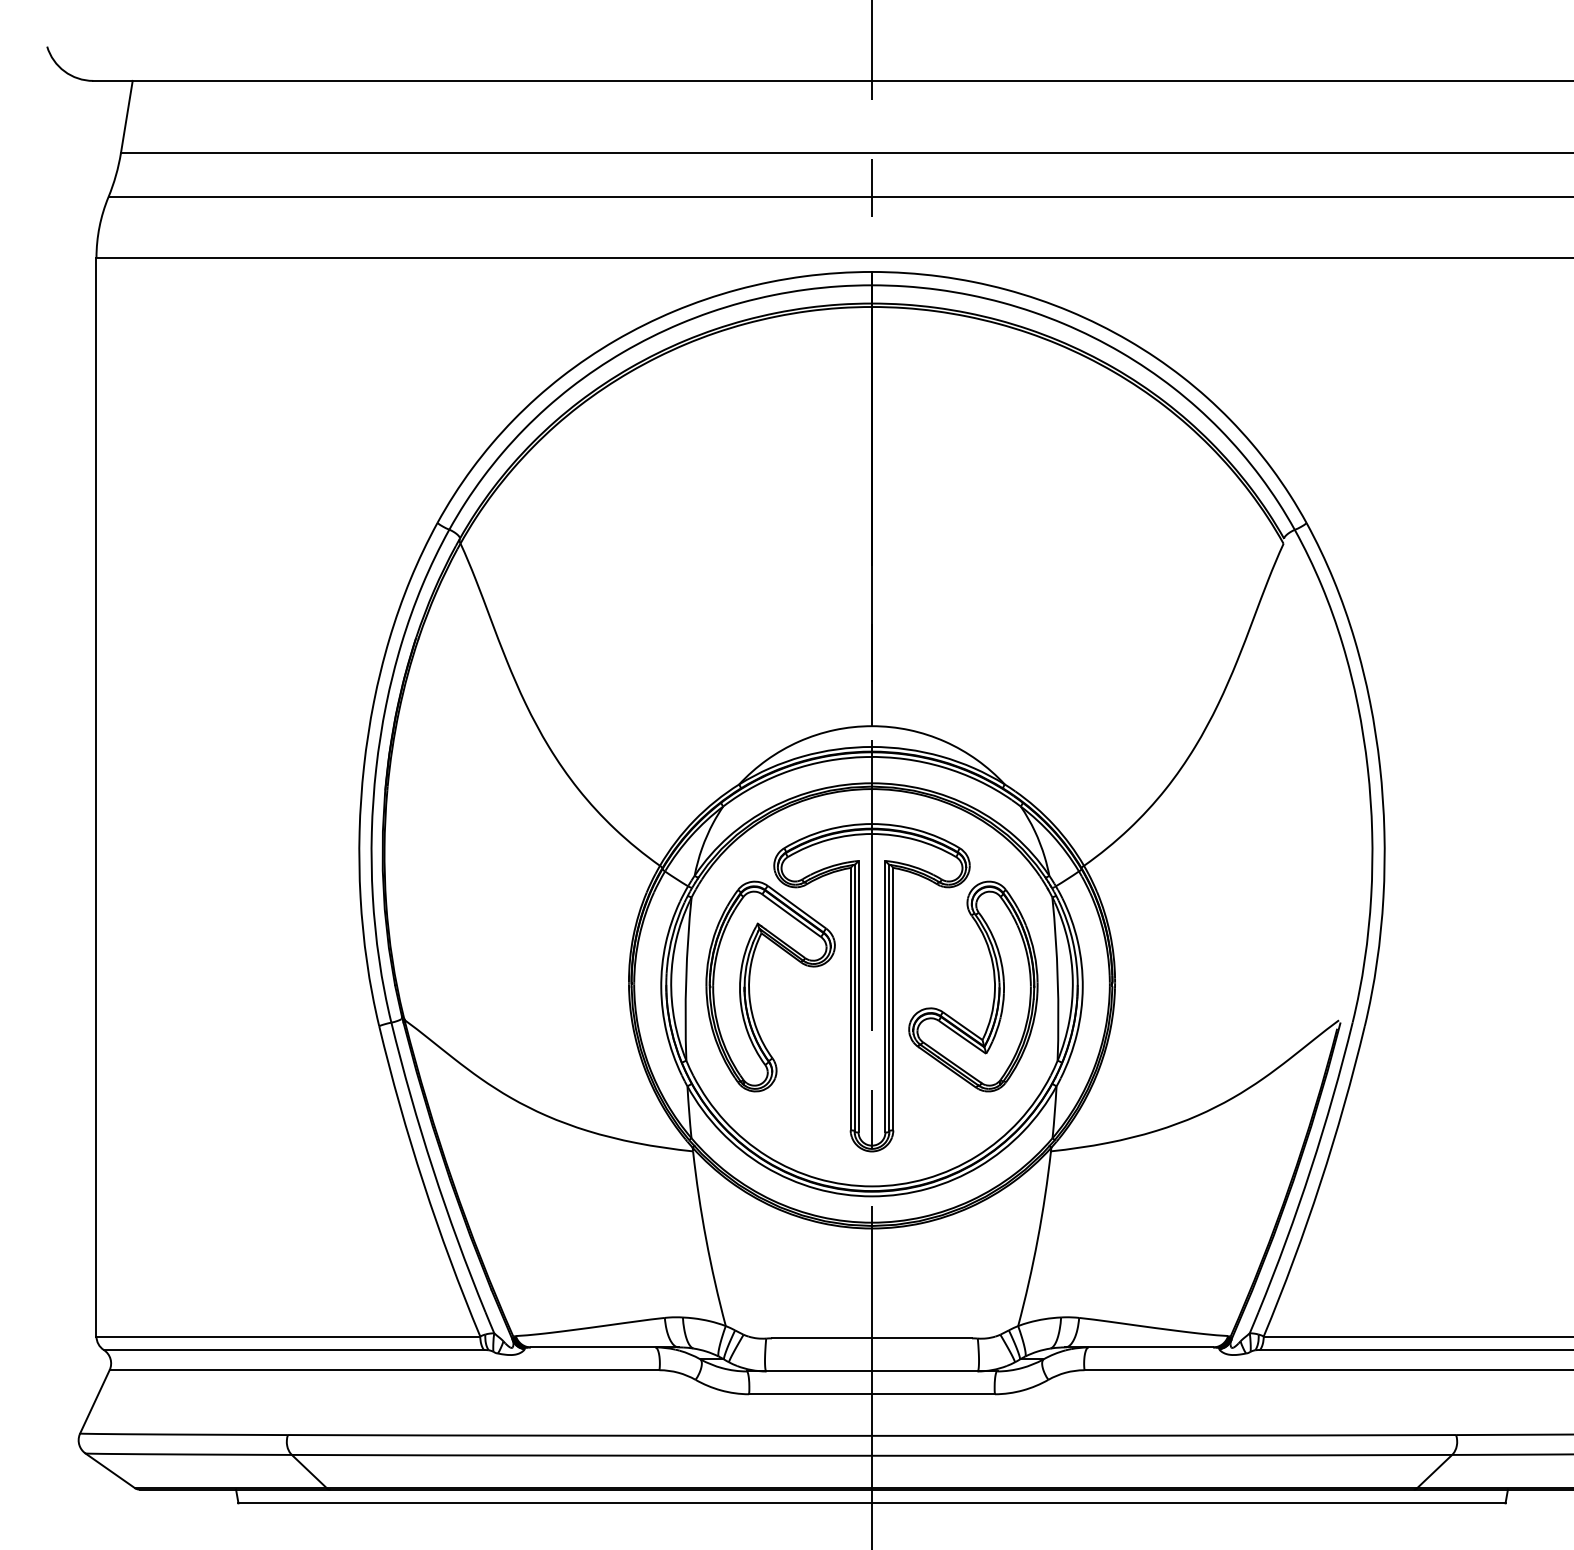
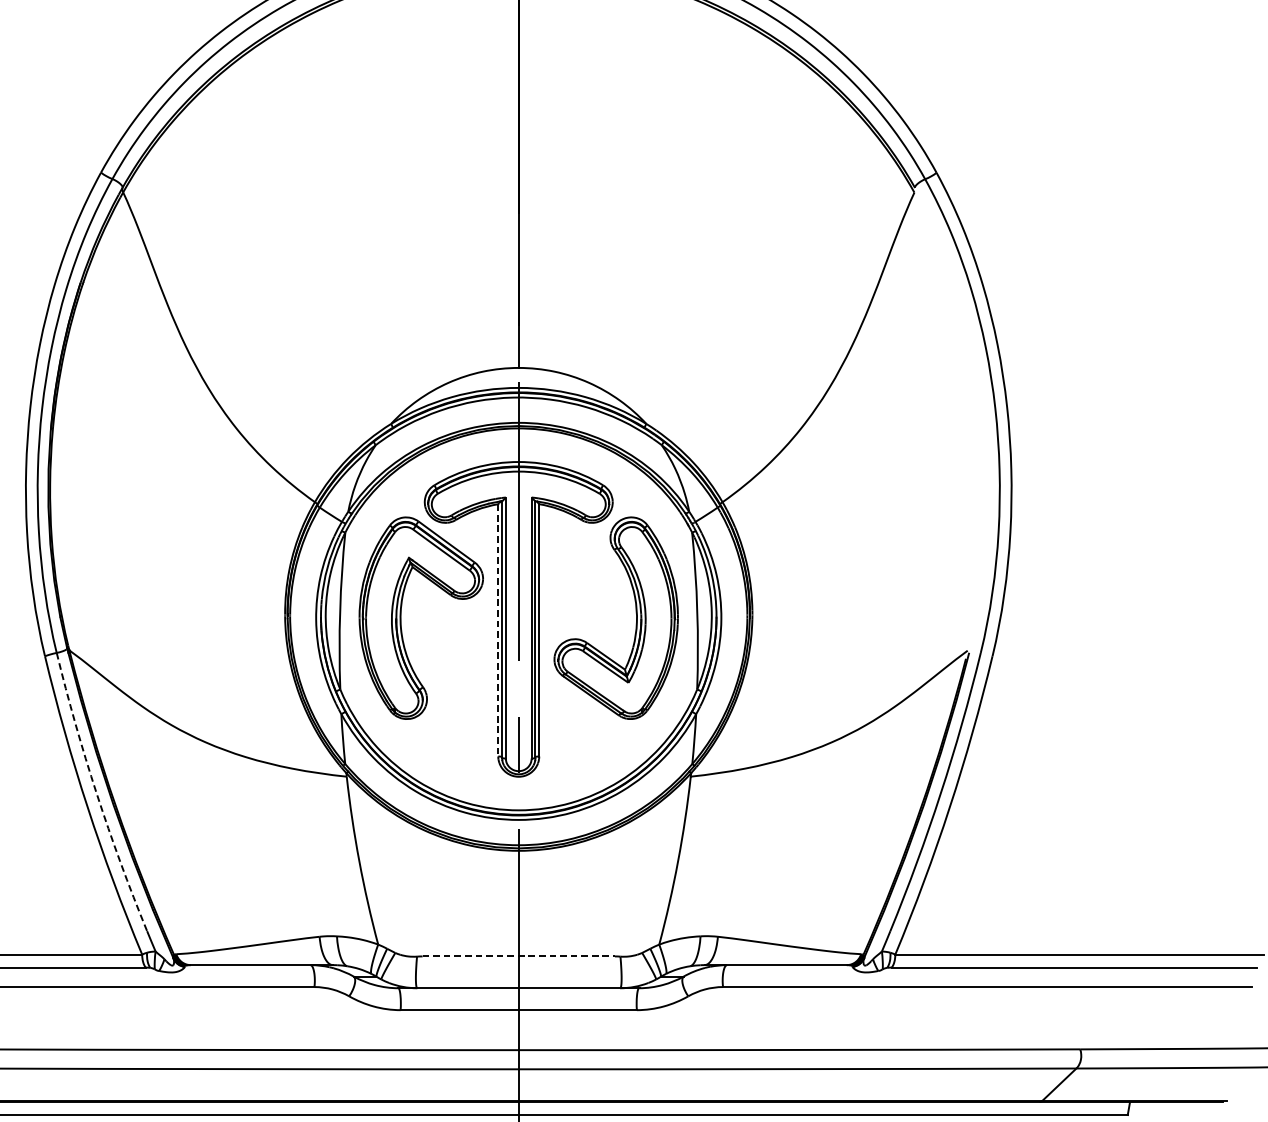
line: (850, 999) -> (498, 630), solid -> dashed
arc: (433, 1169) -> (97, 794), solid -> dashed
line: (872, 1338) -> (519, 956), solid -> dashed

